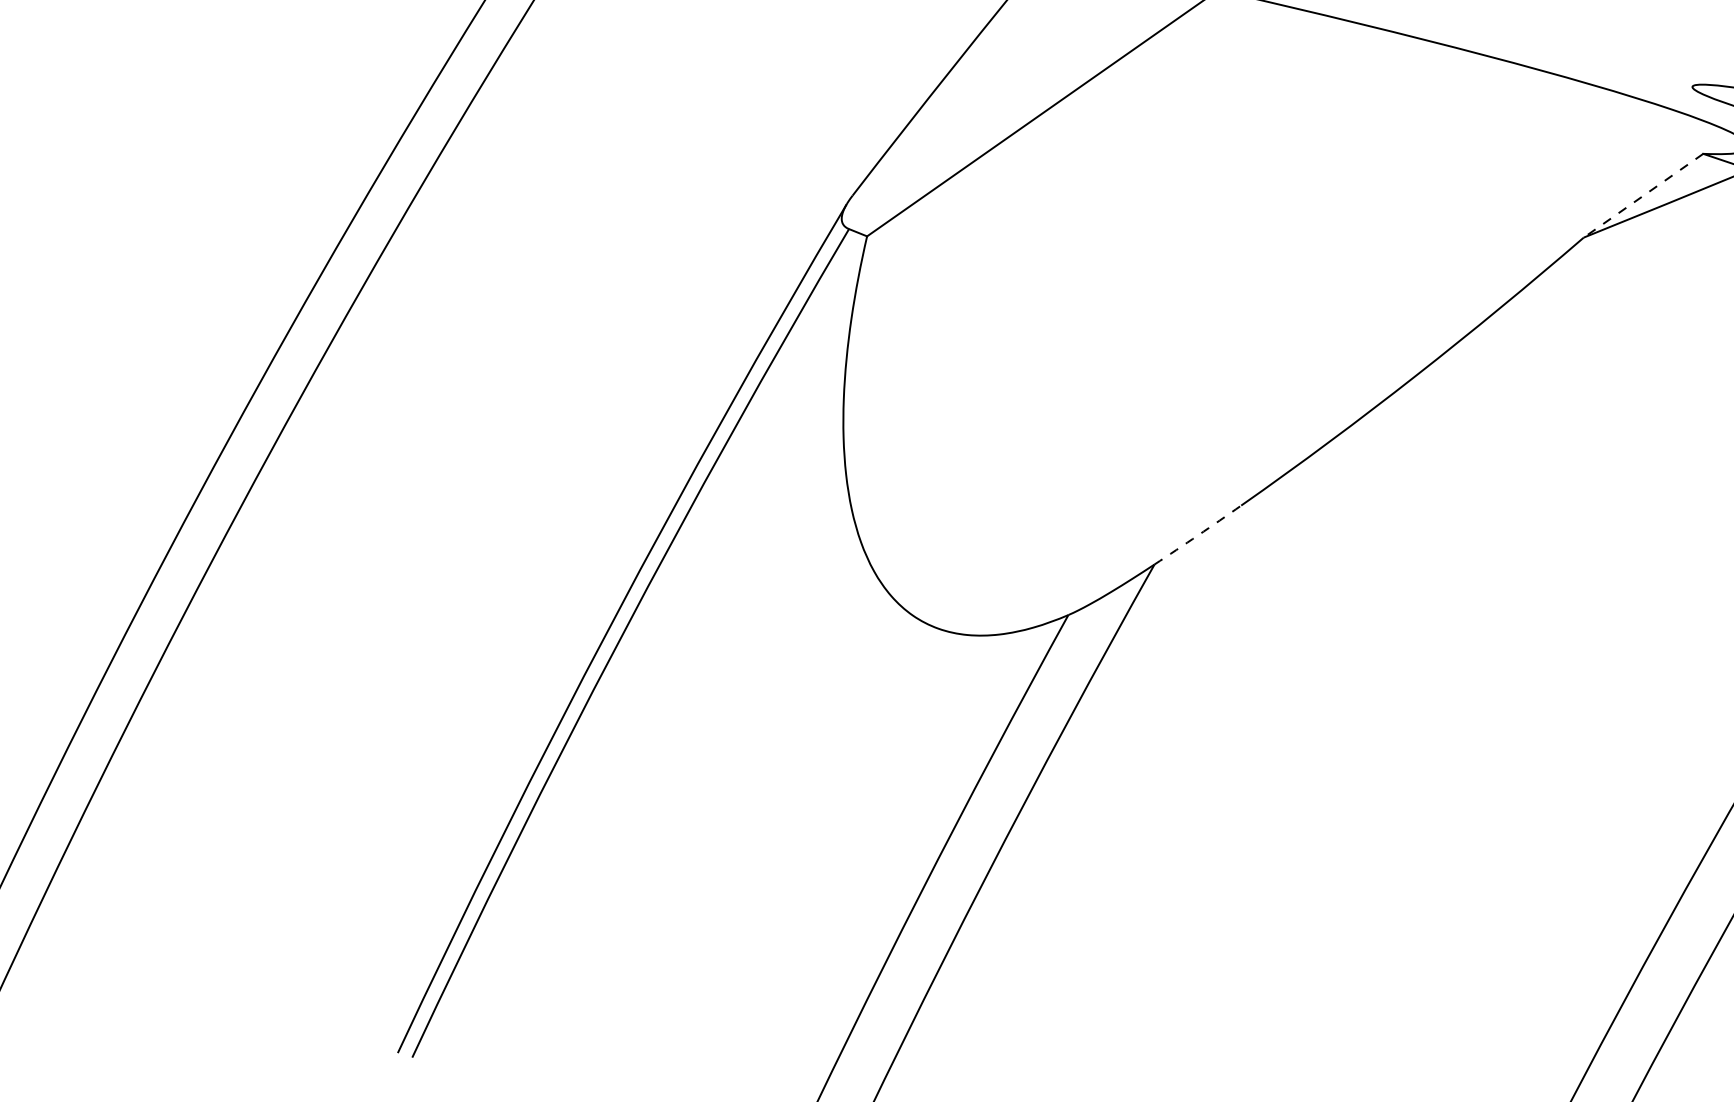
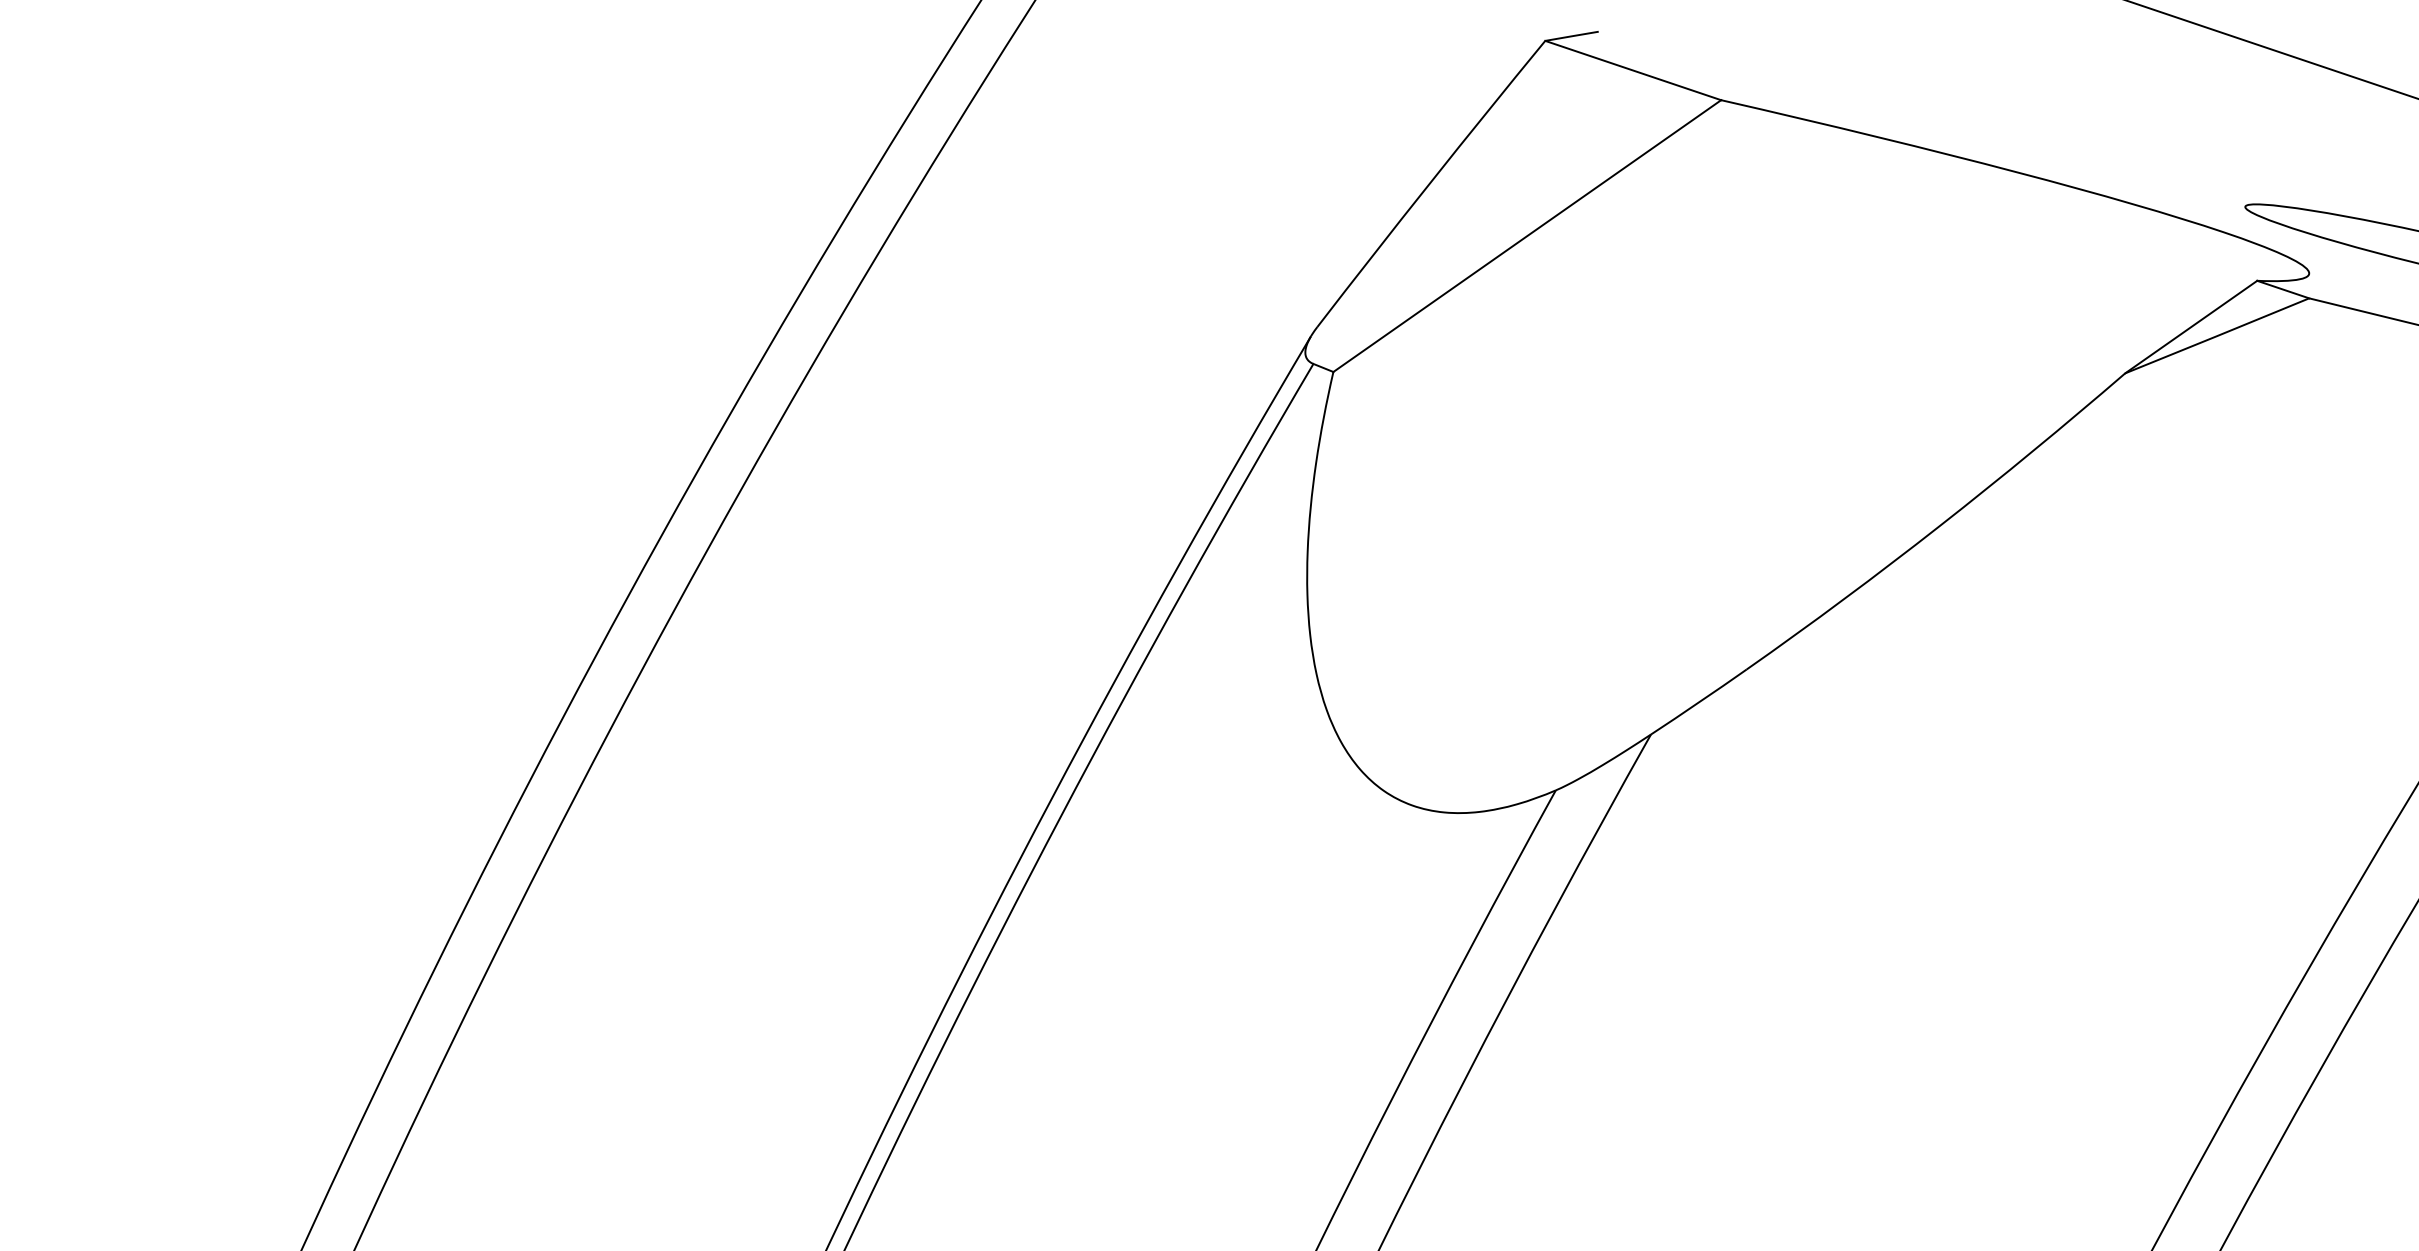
line: (1643, 196) -> (2191, 327), dashed -> solid
arc: (1198, 535) -> (1699, 702), dashed -> solid

